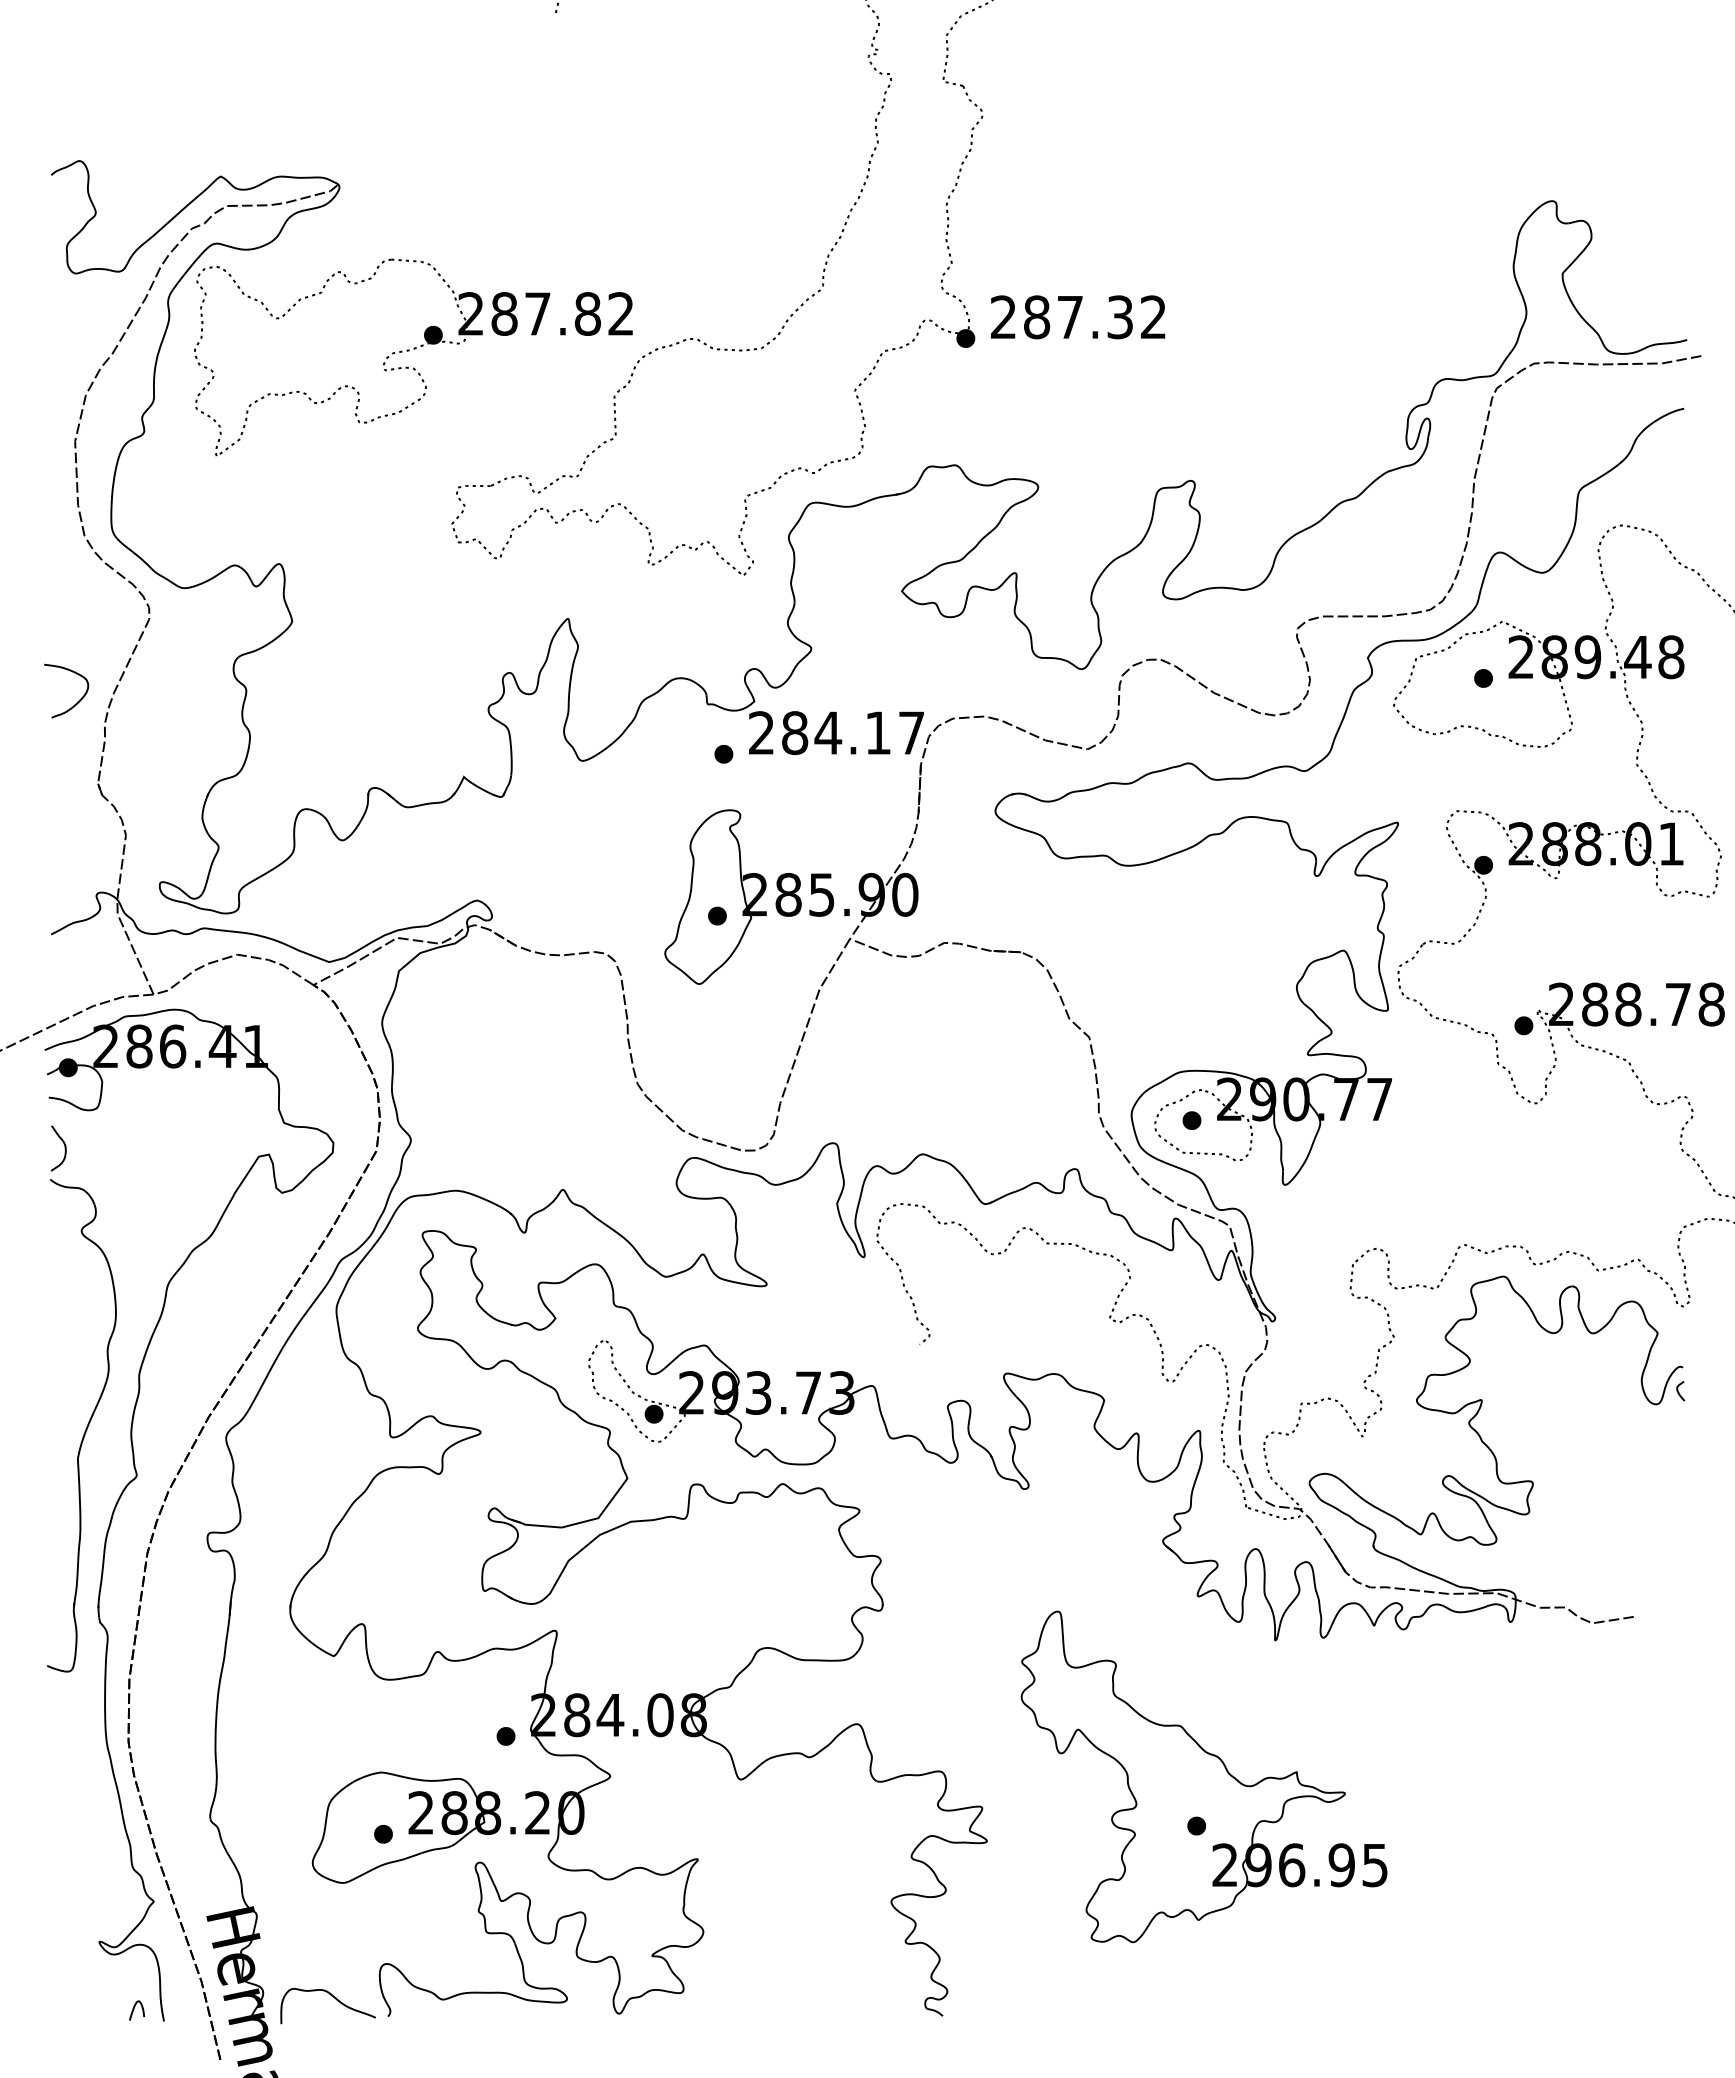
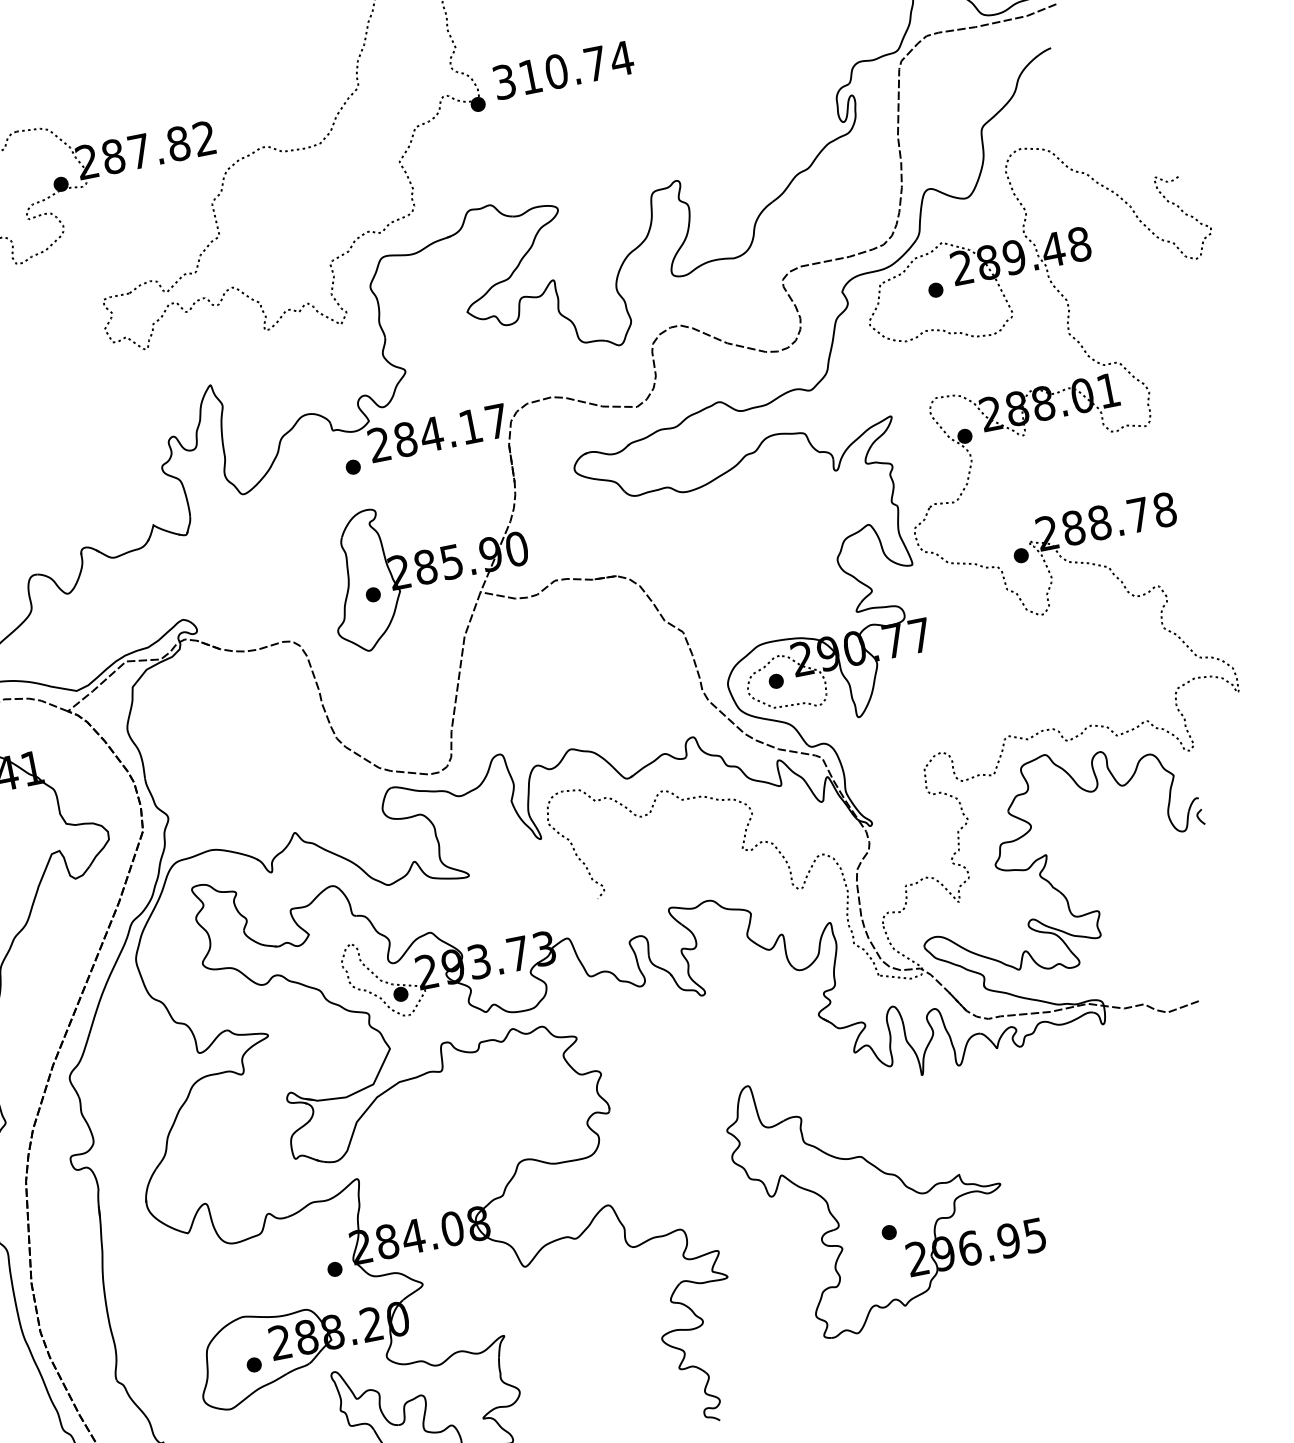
text: (1079, 317) -> (563, 70), 287.32 -> 310.74

